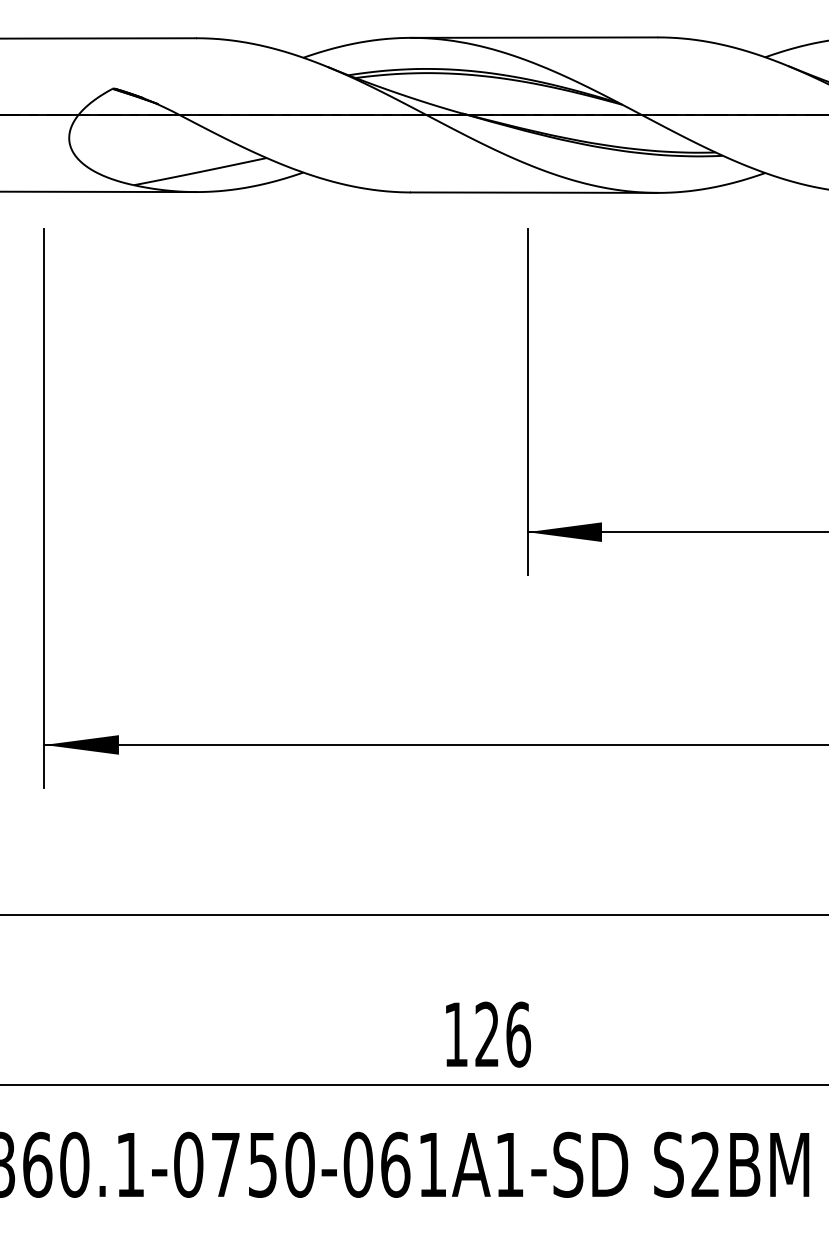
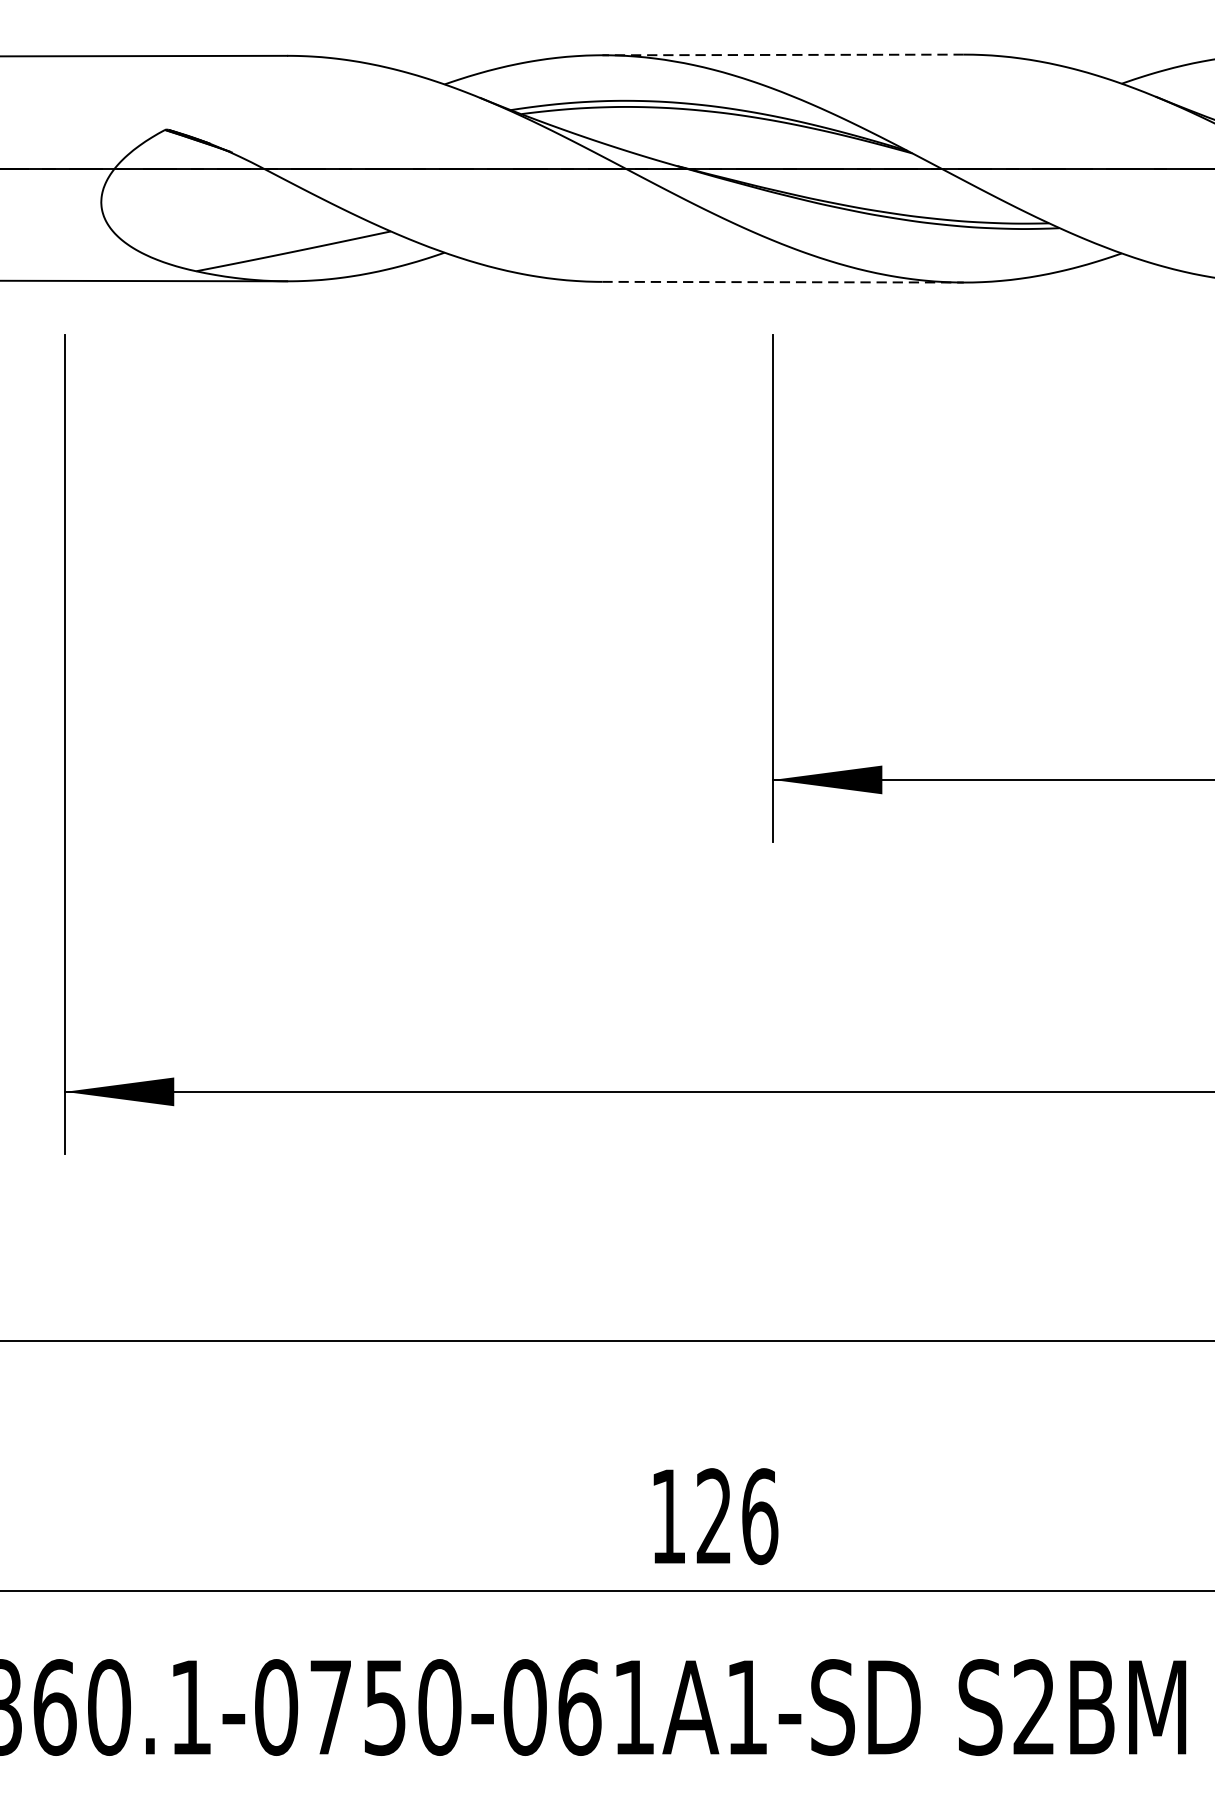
line: (533, 37) -> (781, 54), solid -> dashed
line: (534, 192) -> (783, 281), solid -> dashed

